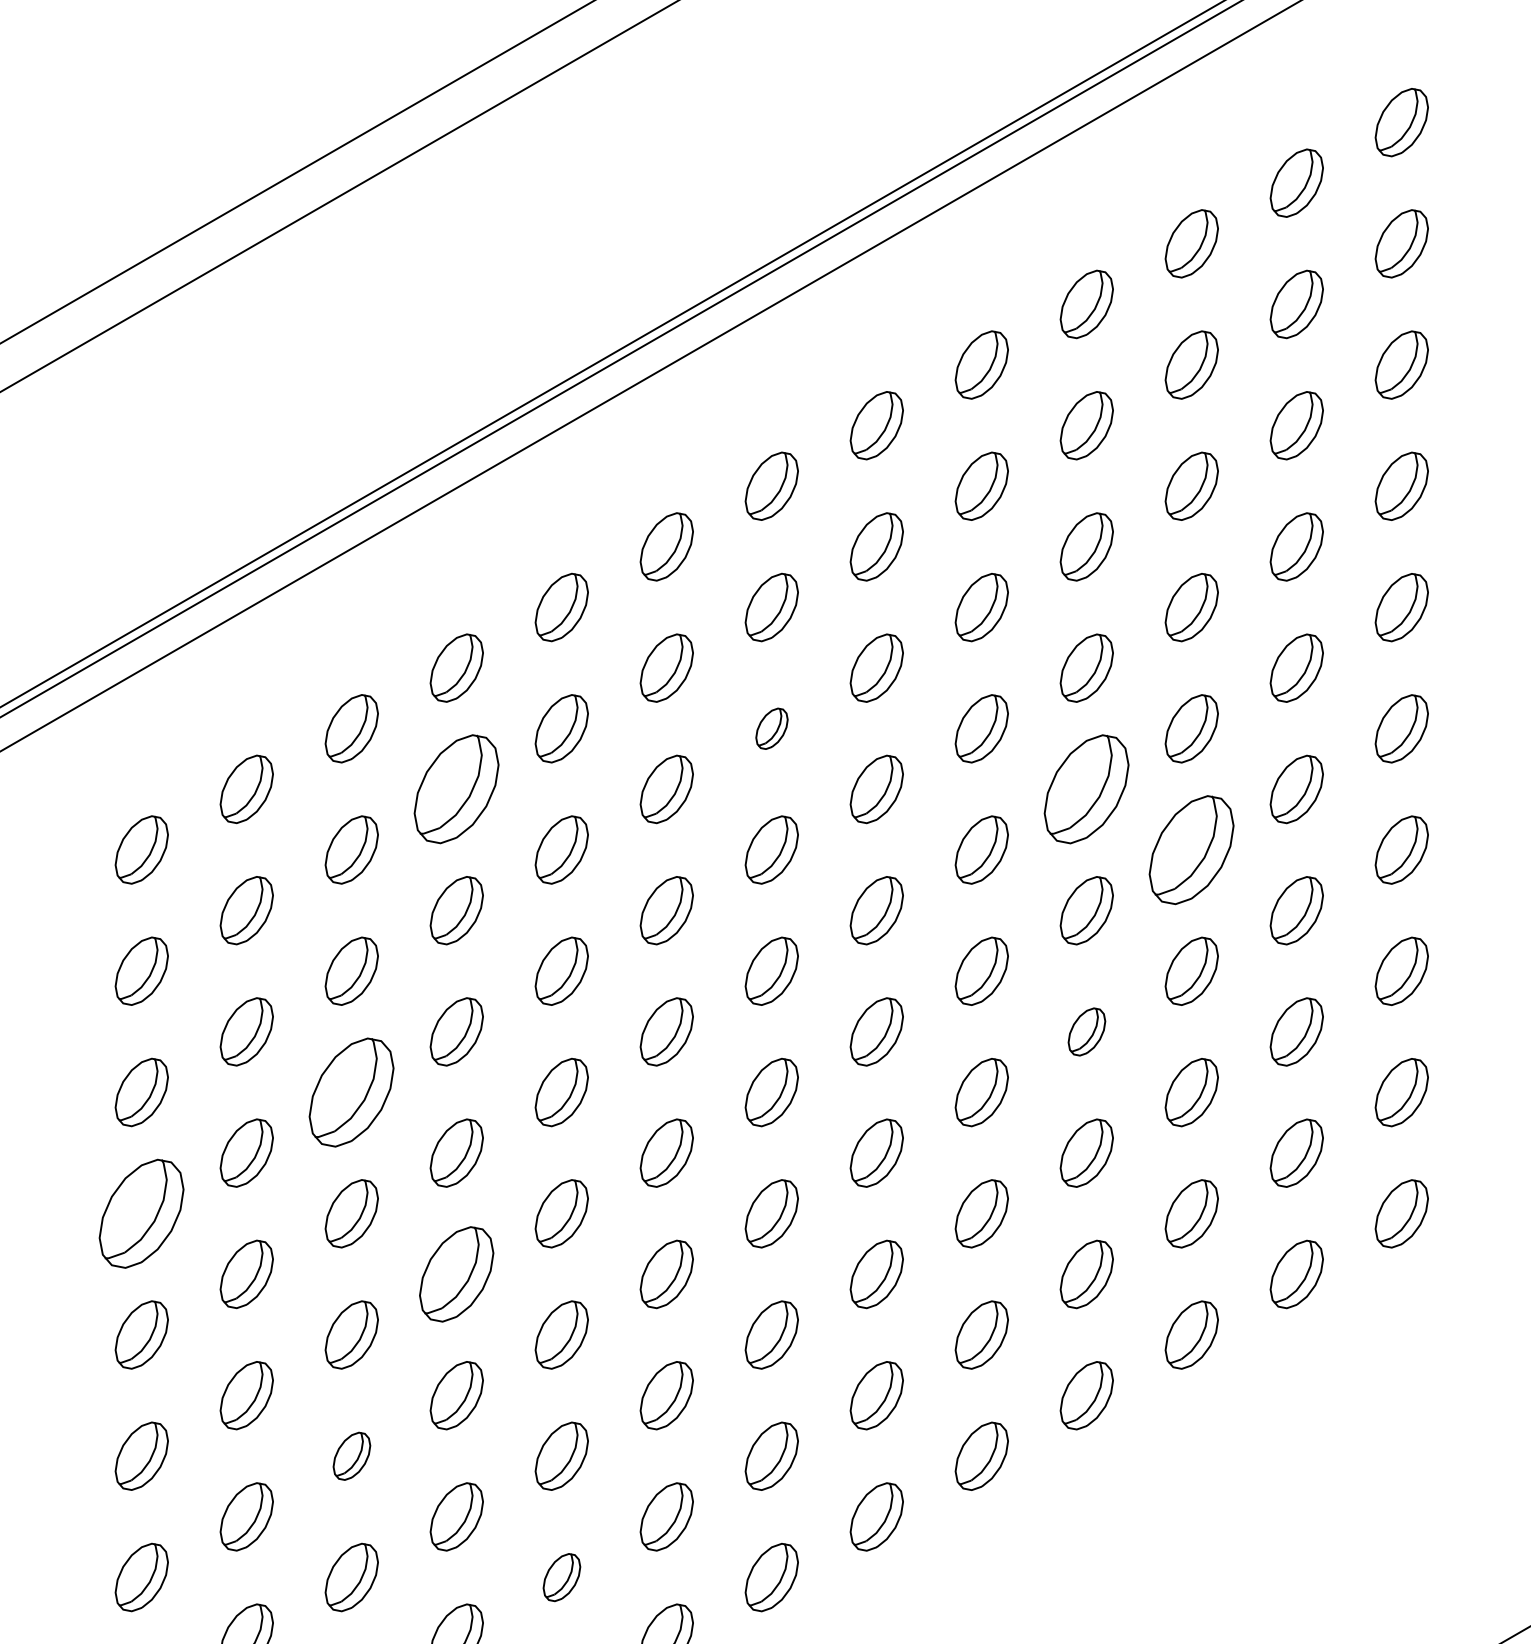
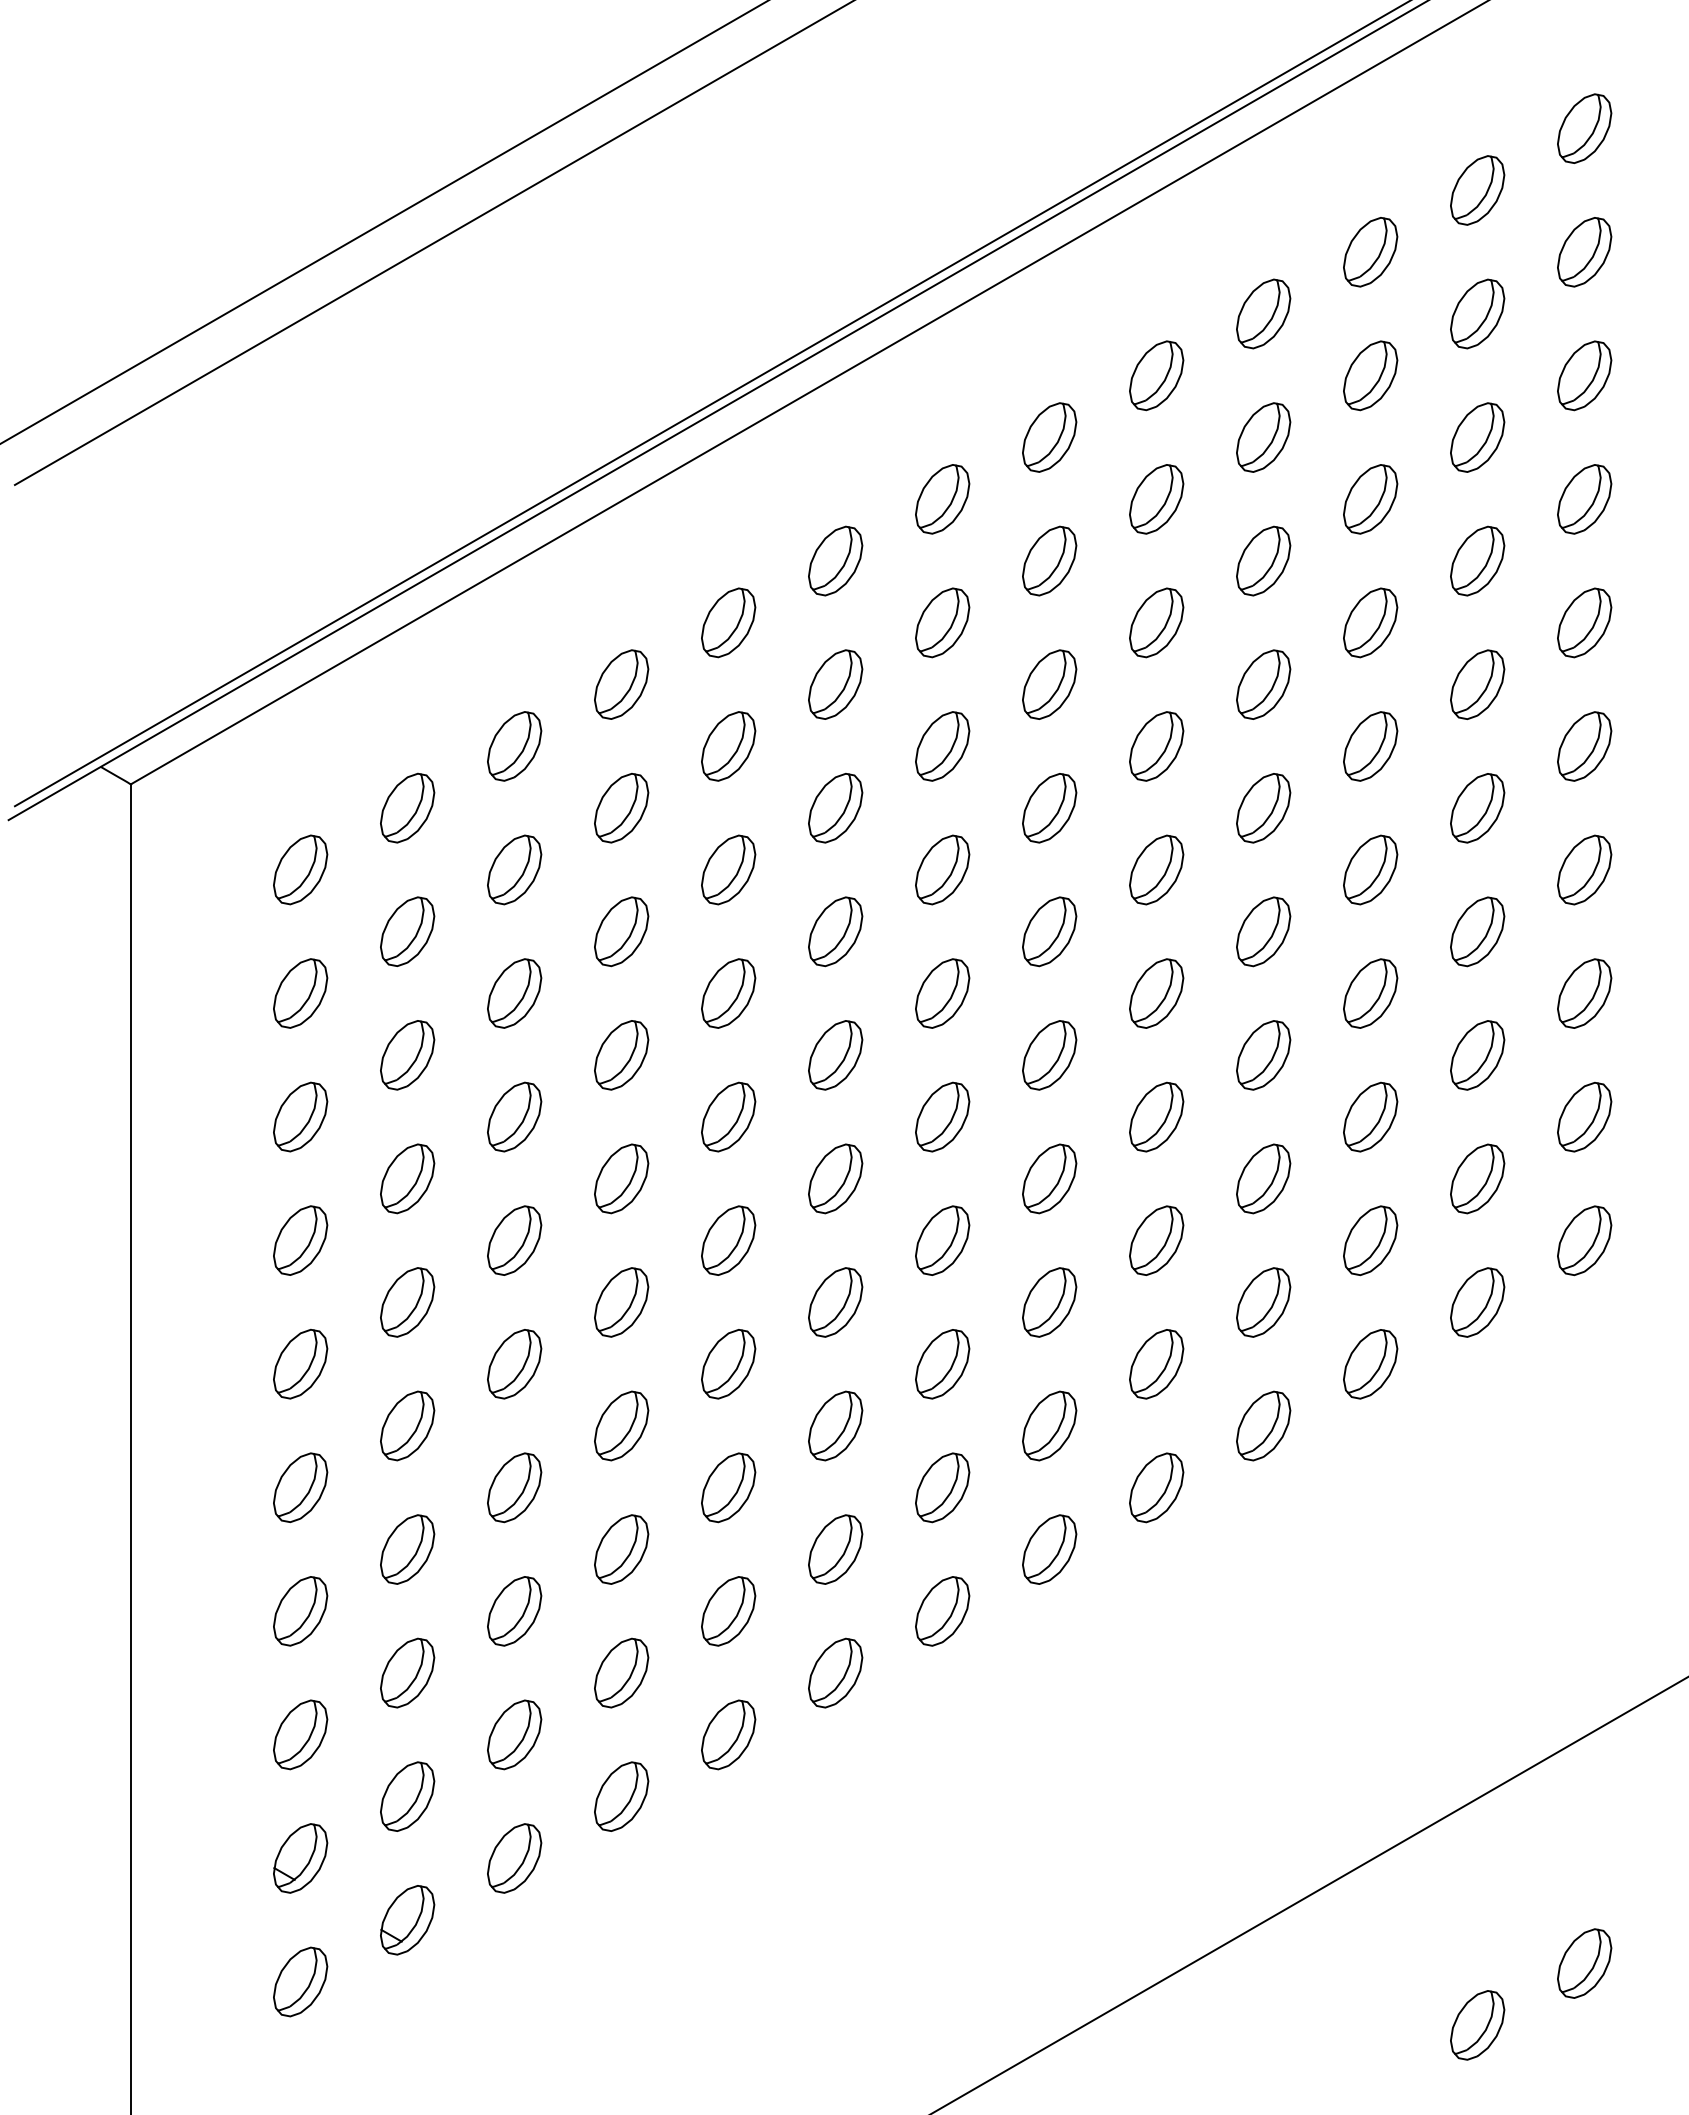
part: (771, 728) -> (942, 746), size x1.67
part: (456, 789) -> (621, 808), size x0.62
part: (1086, 789) -> (1263, 808), size x0.62
part: (1191, 849) -> (1370, 869), size x0.62
part: (1086, 1032) -> (1263, 1055), size x1.43
part: (351, 1091) -> (514, 1116), size x0.62
part: (141, 1213) -> (300, 1240), size x0.62
part: (456, 1274) -> (621, 1302), size x0.71
part: (351, 1455) -> (514, 1487), size x1.43
part: (561, 1577) -> (728, 1611), size x1.43

